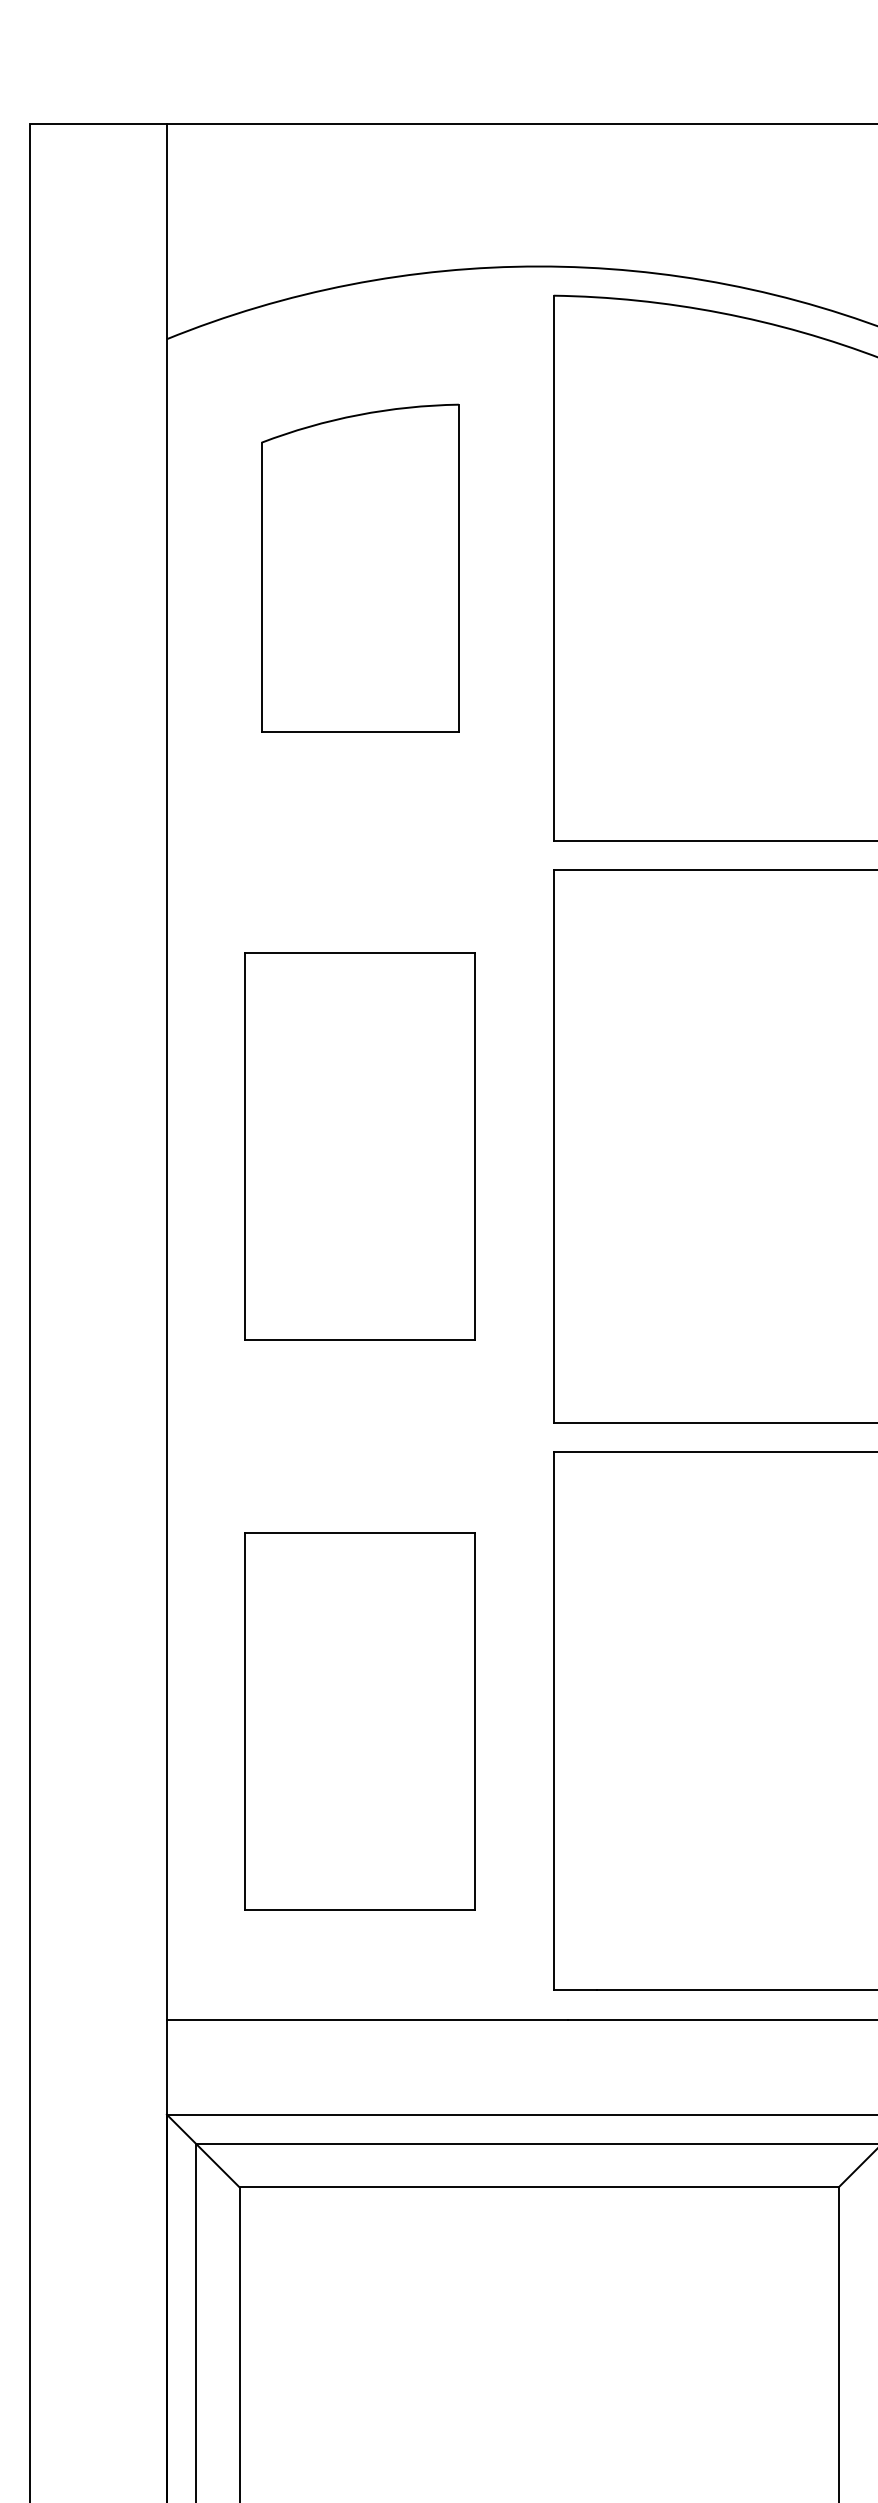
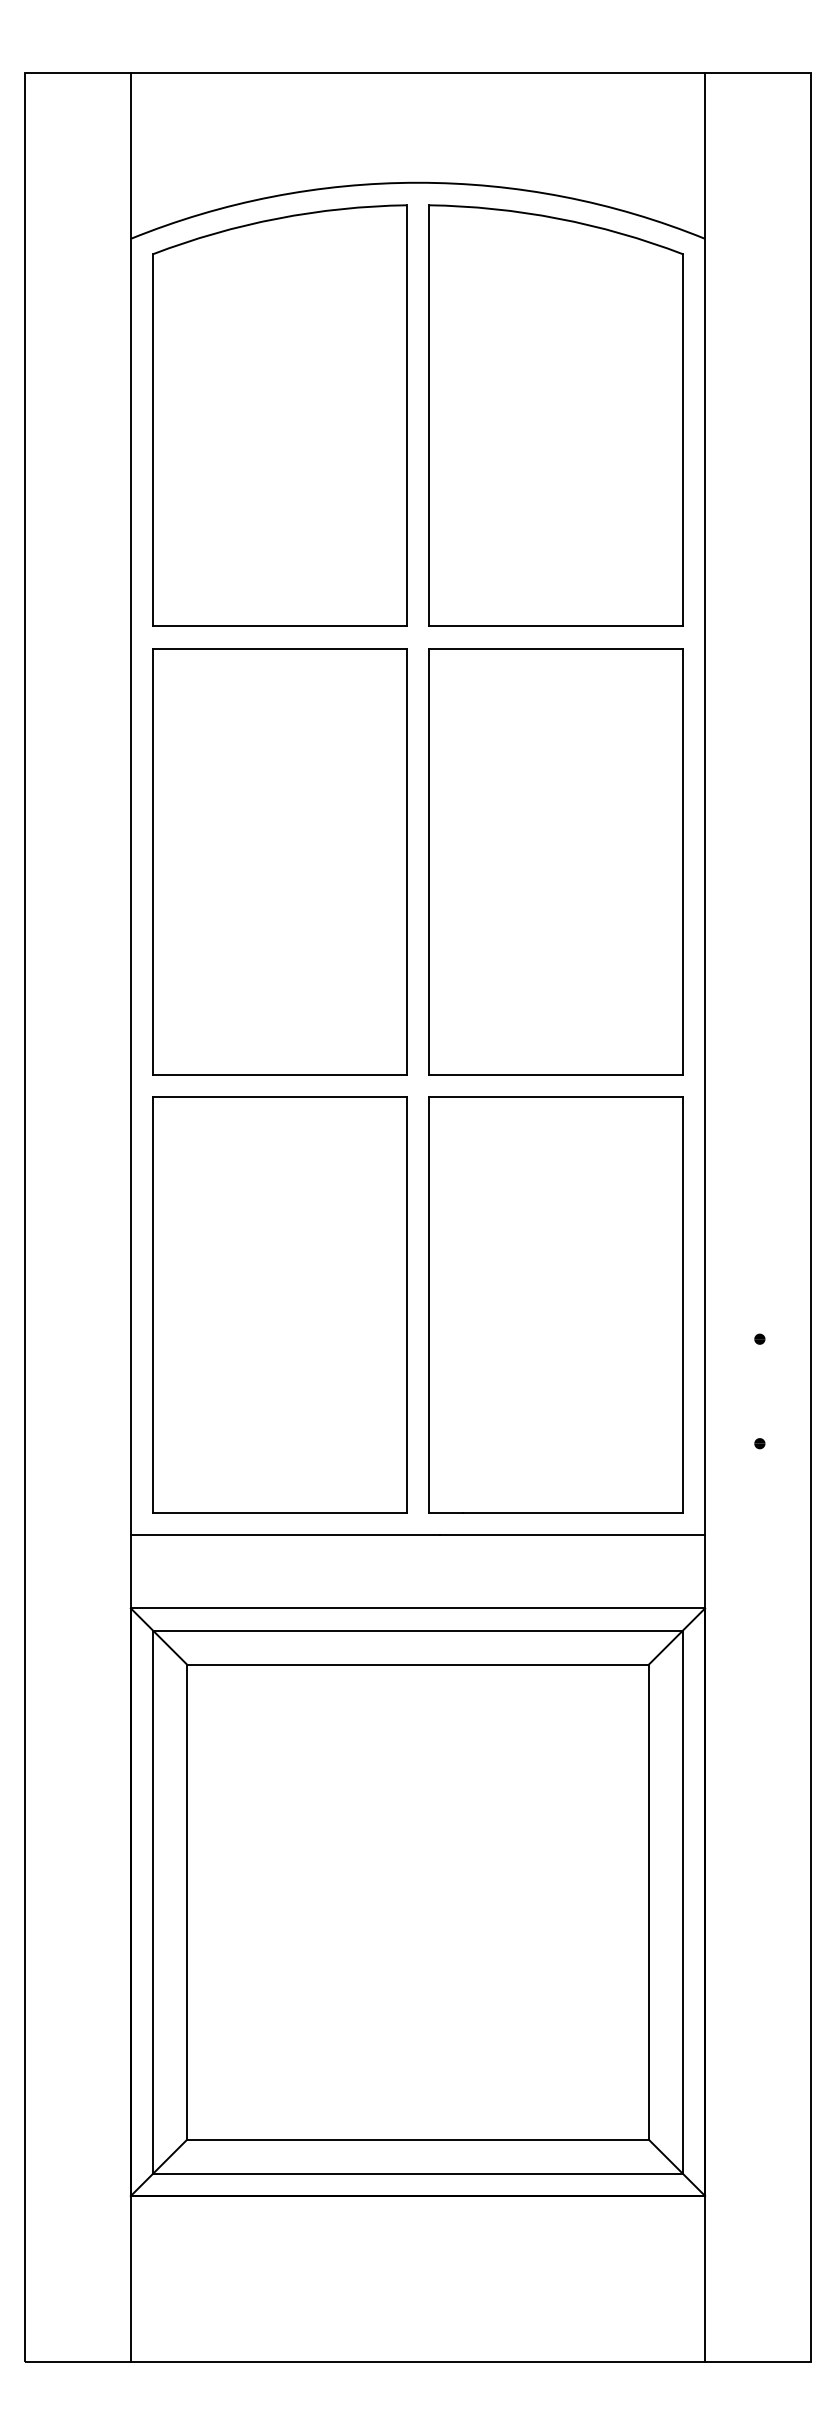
part: (359, 568) -> (279, 415), size x1.67
part: (359, 1146) -> (279, 861), size x1.43
part: (359, 1720) -> (279, 1304), size x1.43

